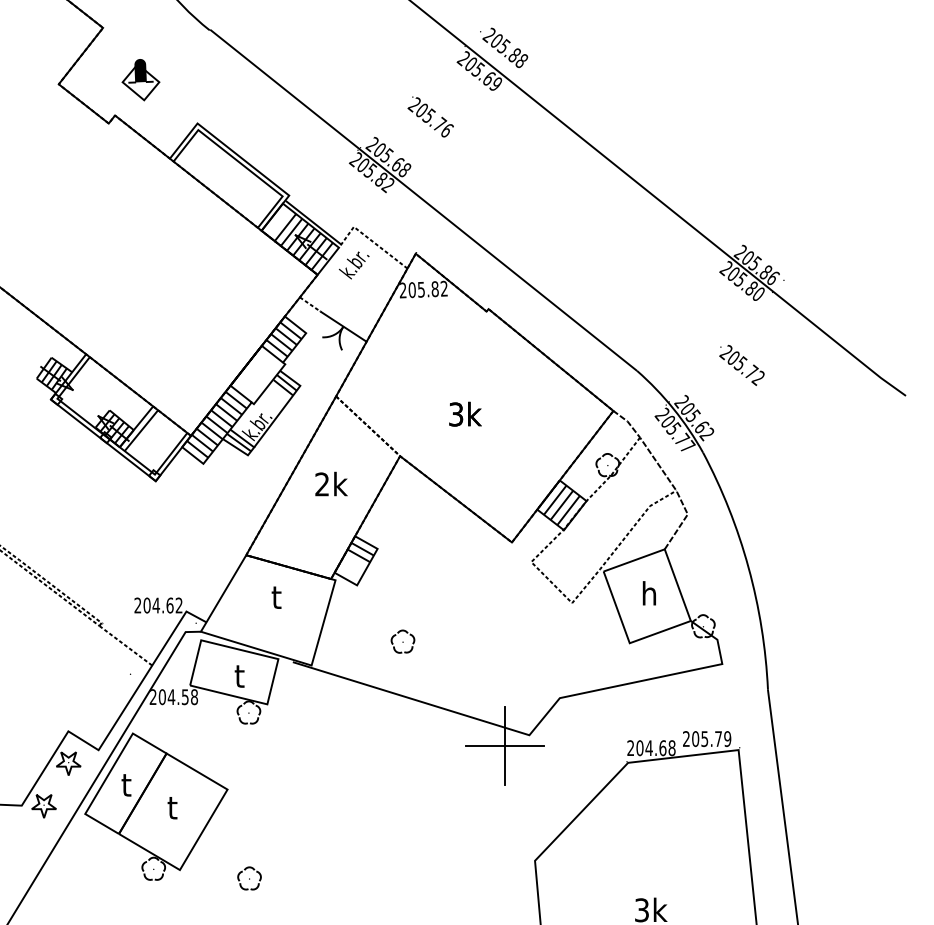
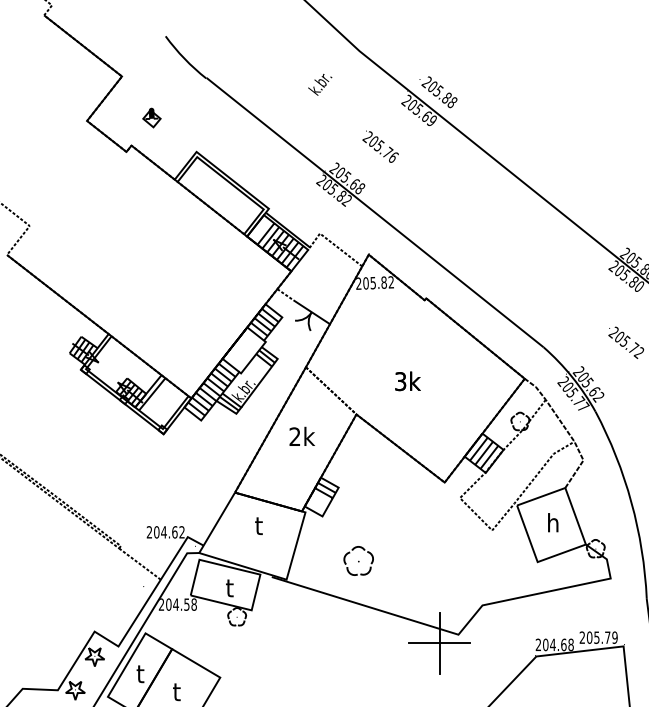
part: (140, 80) -> (151, 117), size x0.6
text: (354, 265) -> (320, 84), moved
part: (402, 641) -> (358, 560), size x1.6

